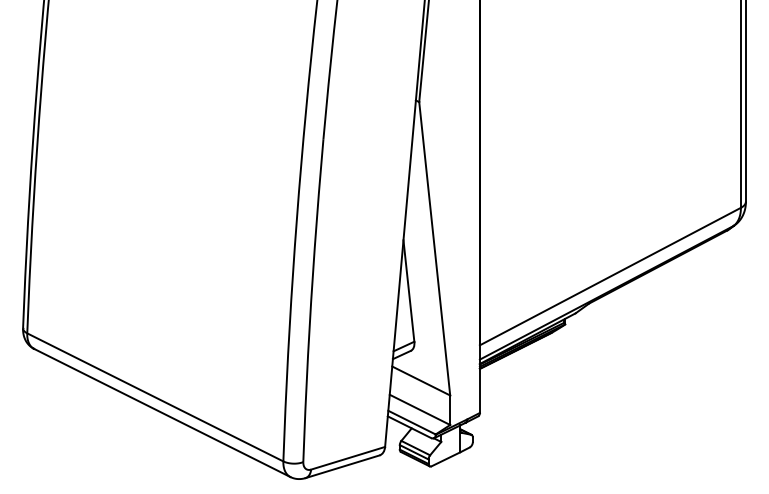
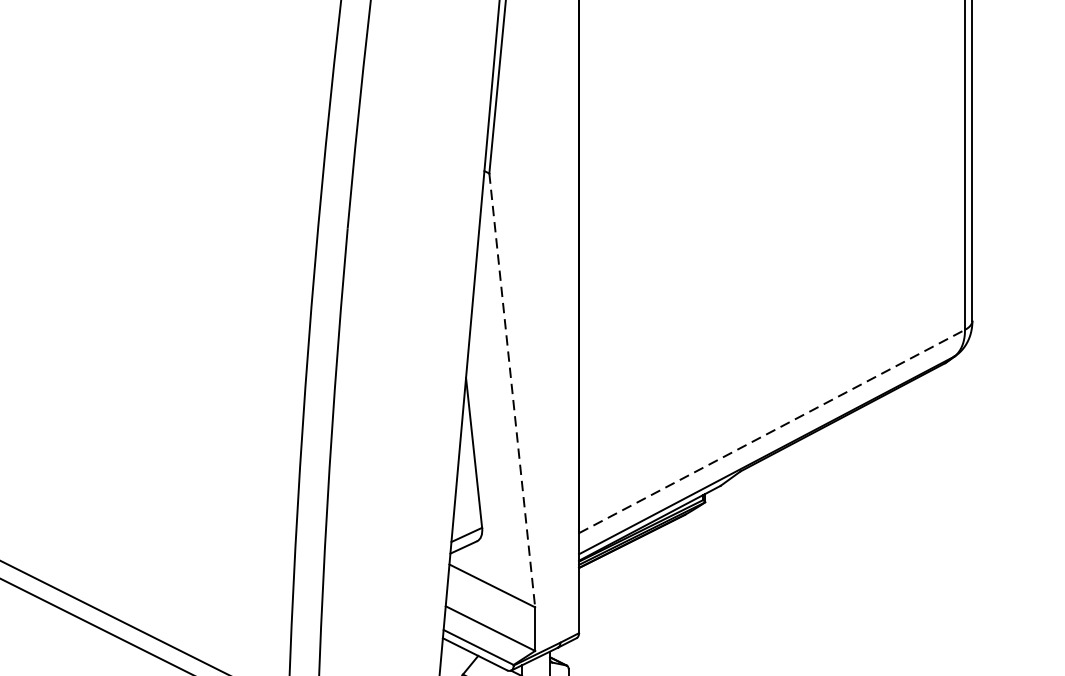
line: (434, 248) -> (511, 389), solid -> dashed
line: (610, 276) -> (772, 431), solid -> dashed

